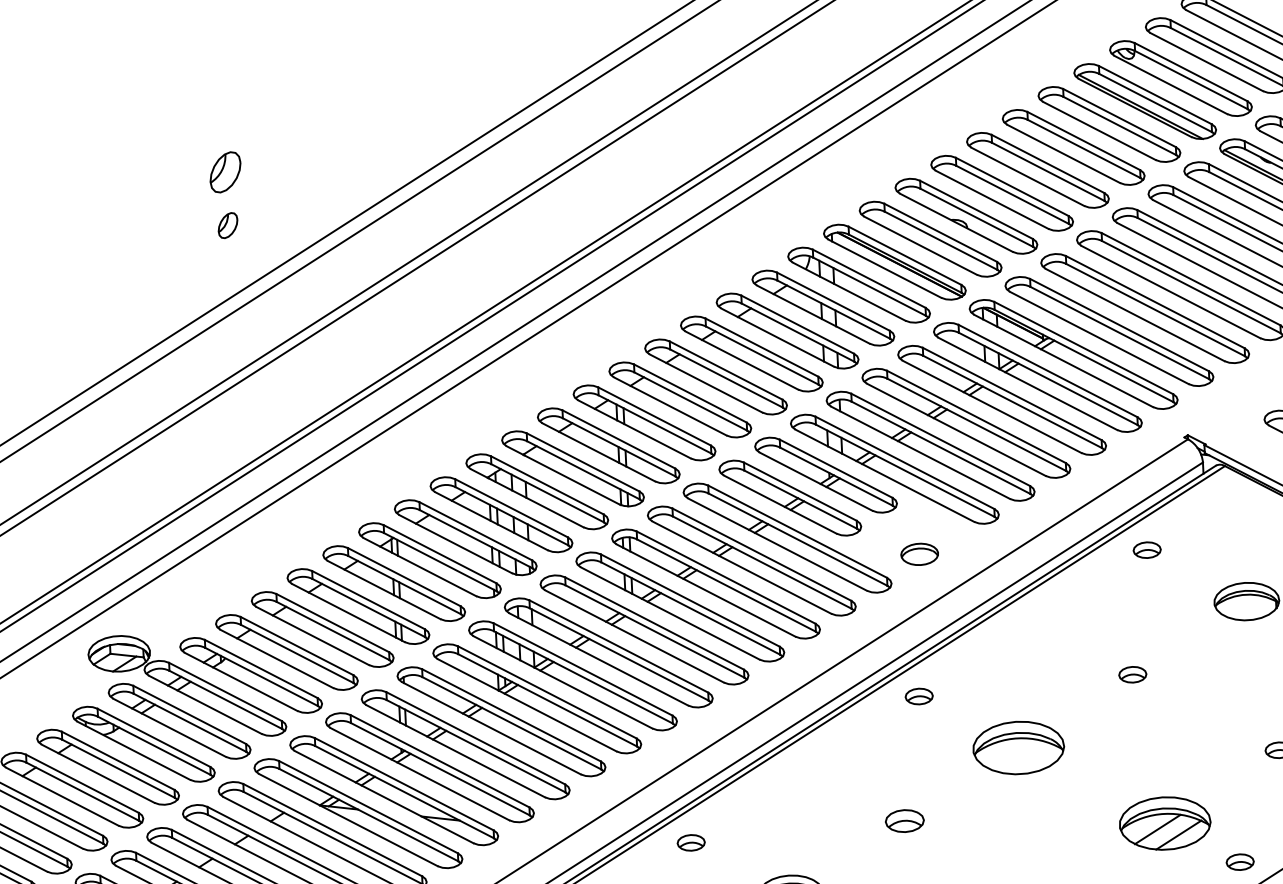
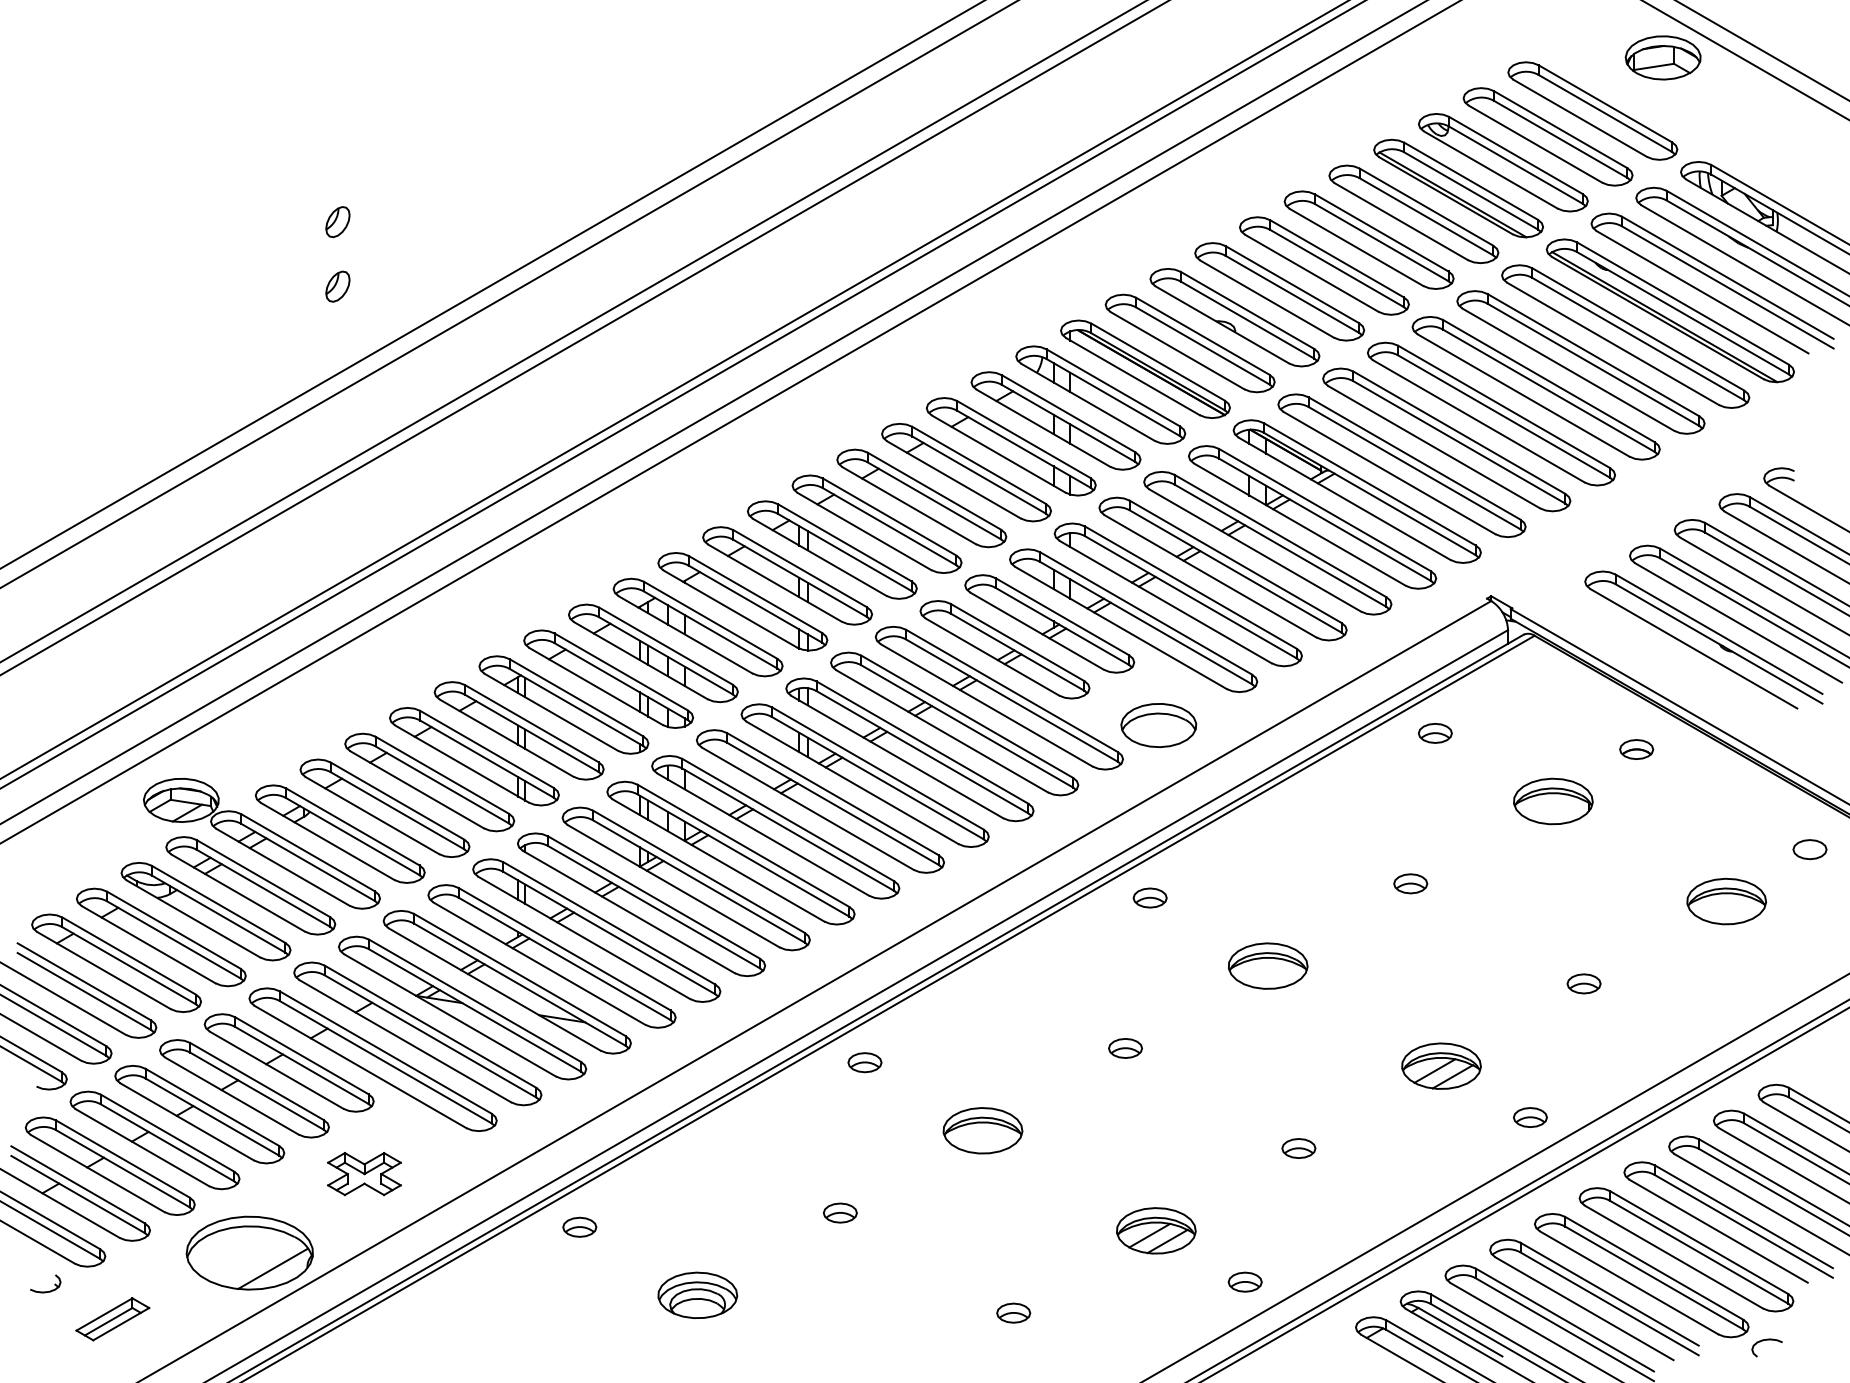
part: (225, 172) -> (337, 222), size x0.62
part: (919, 554) -> (1158, 725), size x1.67
part: (1019, 747) -> (1268, 965), size x0.71
part: (904, 821) -> (1125, 1048), size x0.71
part: (1165, 822) -> (1441, 1065), size x0.71

